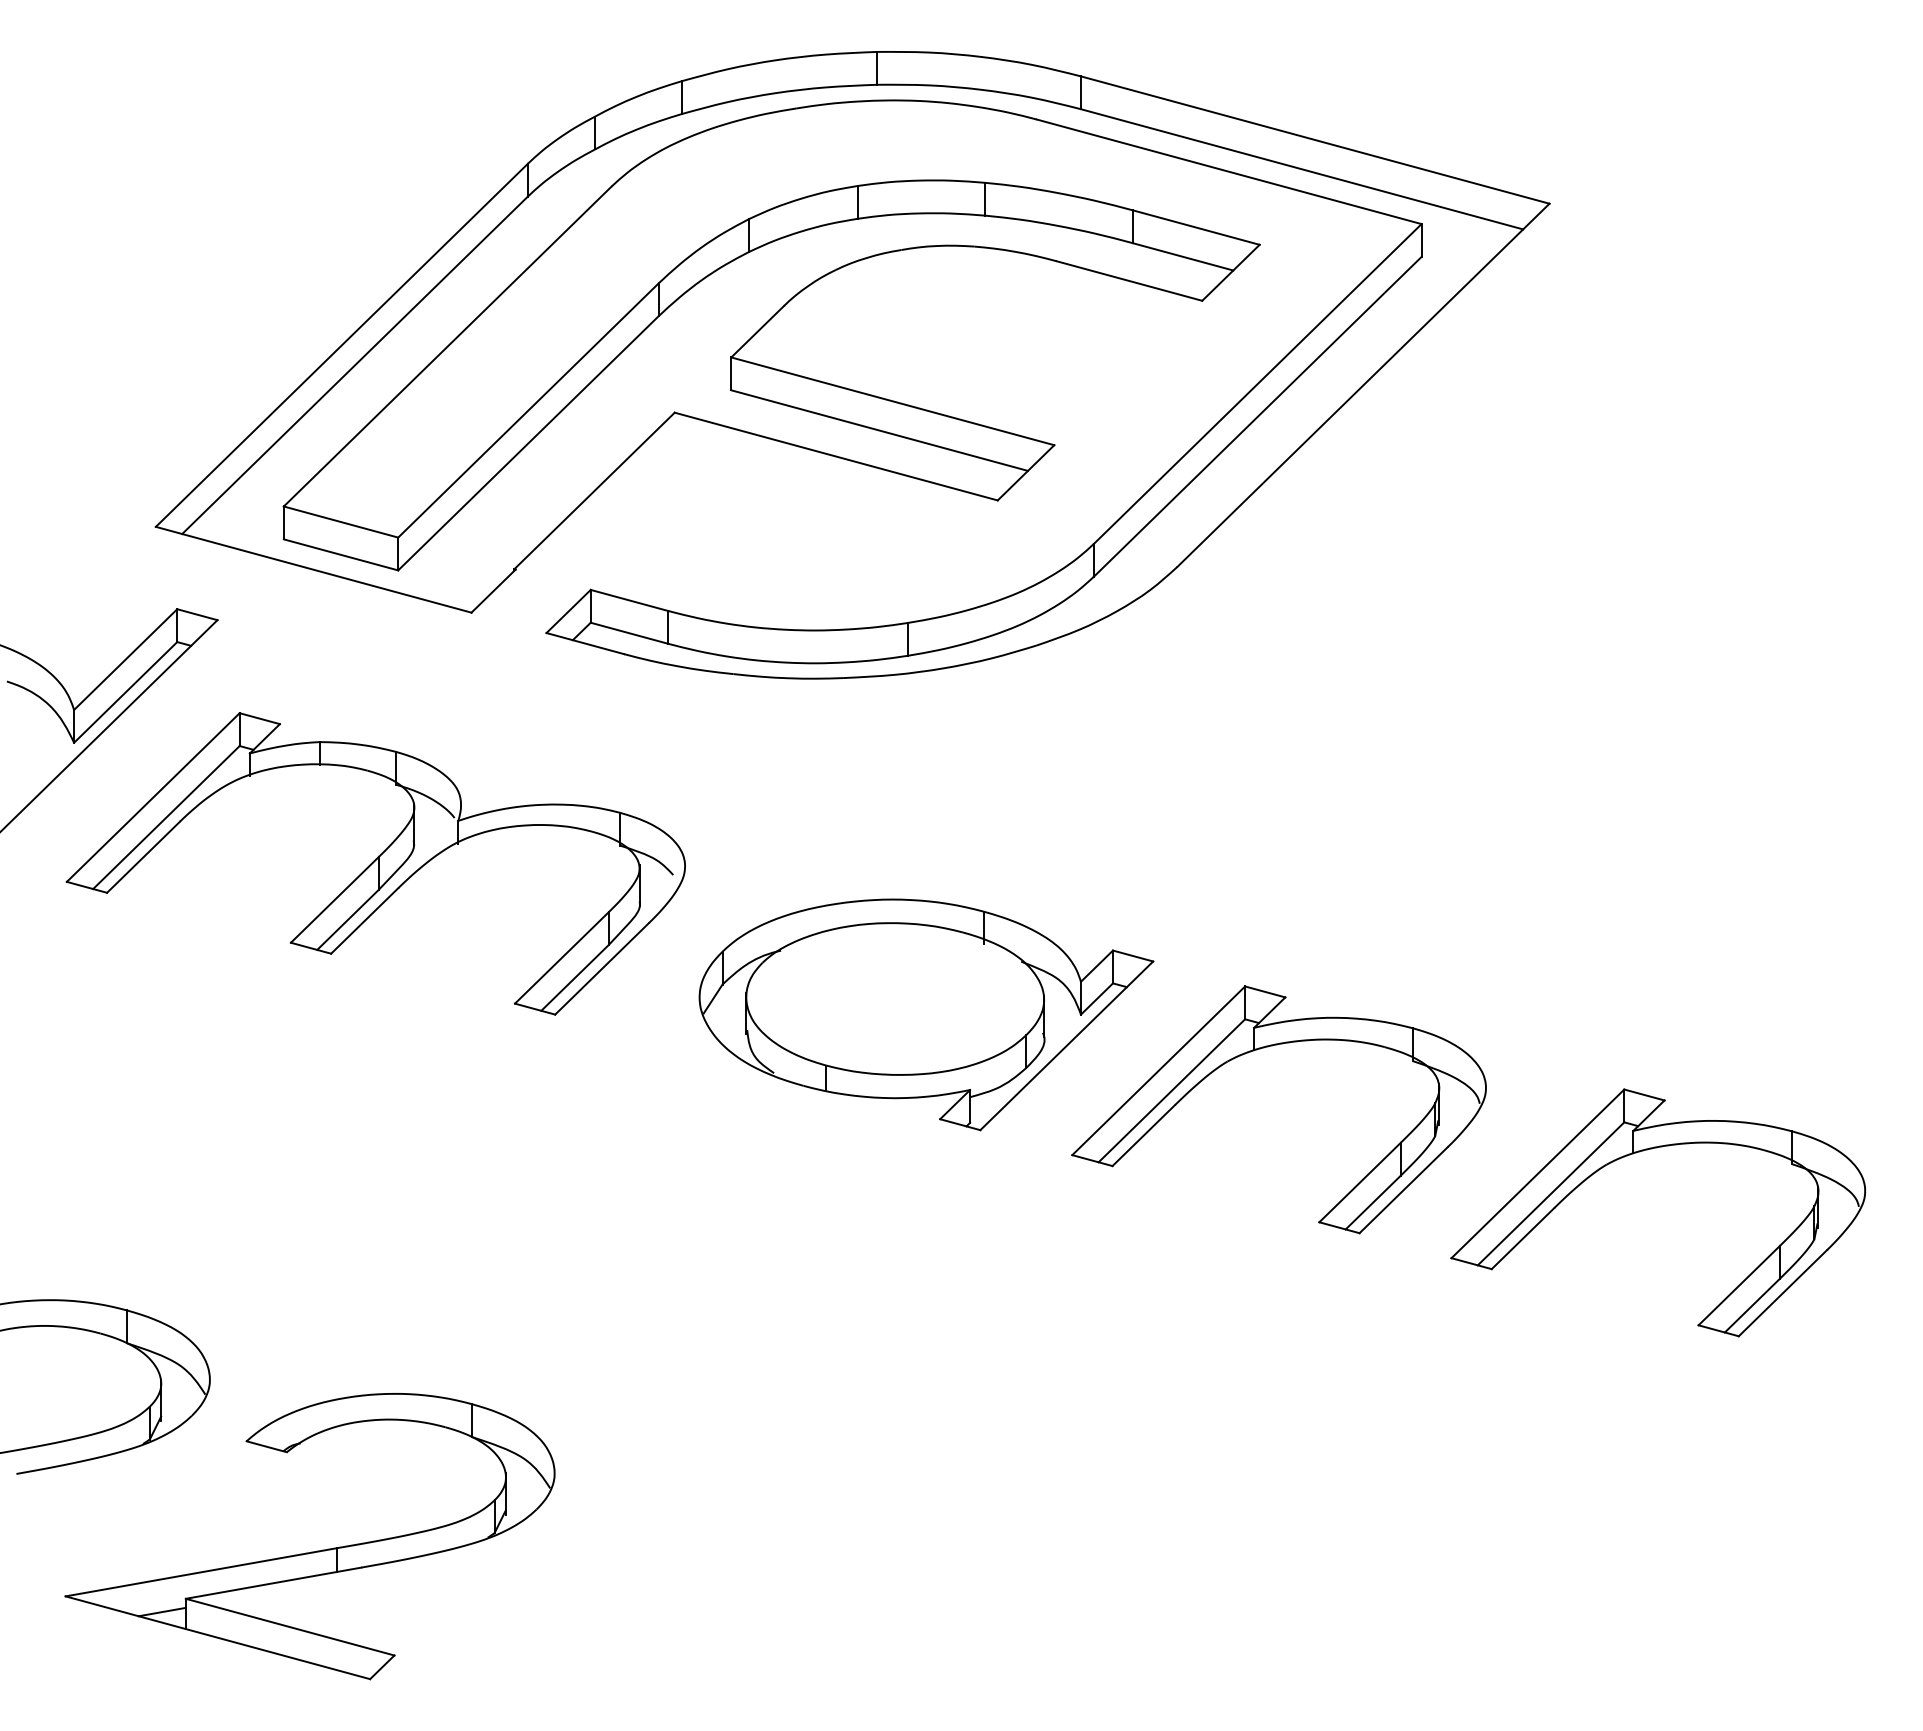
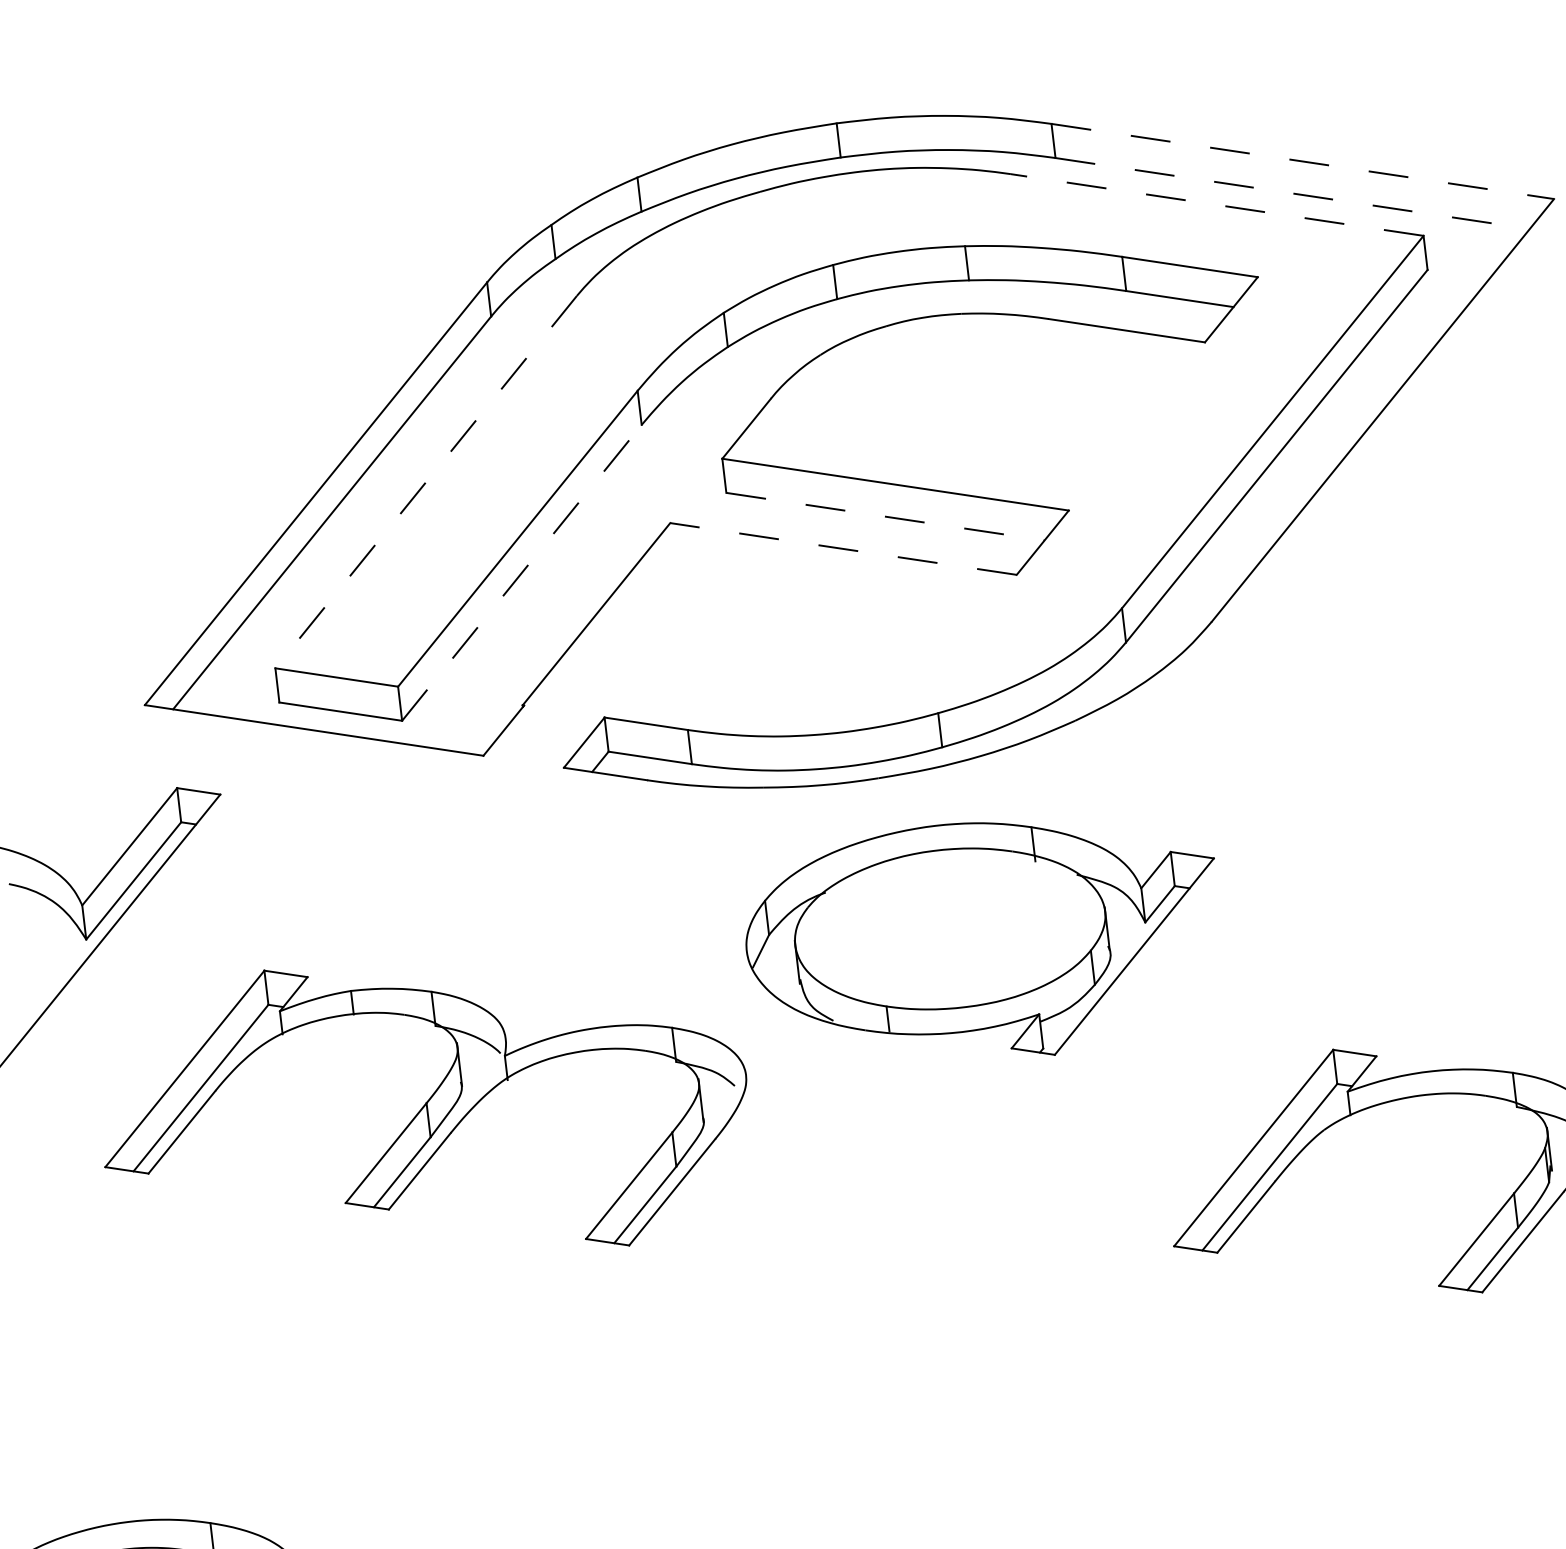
line: (1315, 140) -> (1303, 161), solid -> dashed
line: (1302, 169) -> (1293, 193), solid -> dashed
line: (1228, 171) -> (1216, 204), solid -> dashed
line: (447, 346) -> (426, 482), solid -> dashed
line: (879, 430) -> (885, 516), solid -> dashed
line: (528, 443) -> (522, 572), solid -> dashed
line: (835, 456) -> (842, 548), solid -> dashed
part: (375, 863) -> (423, 1110), moved
part: (926, 1014) -> (984, 941), moved

